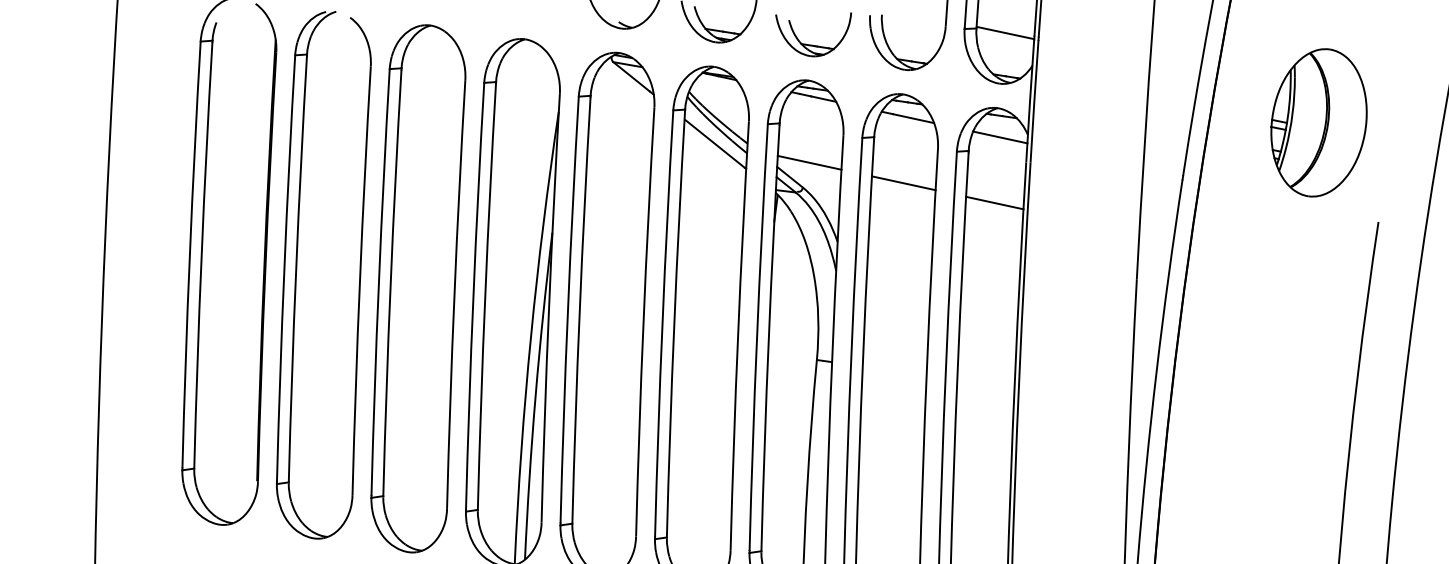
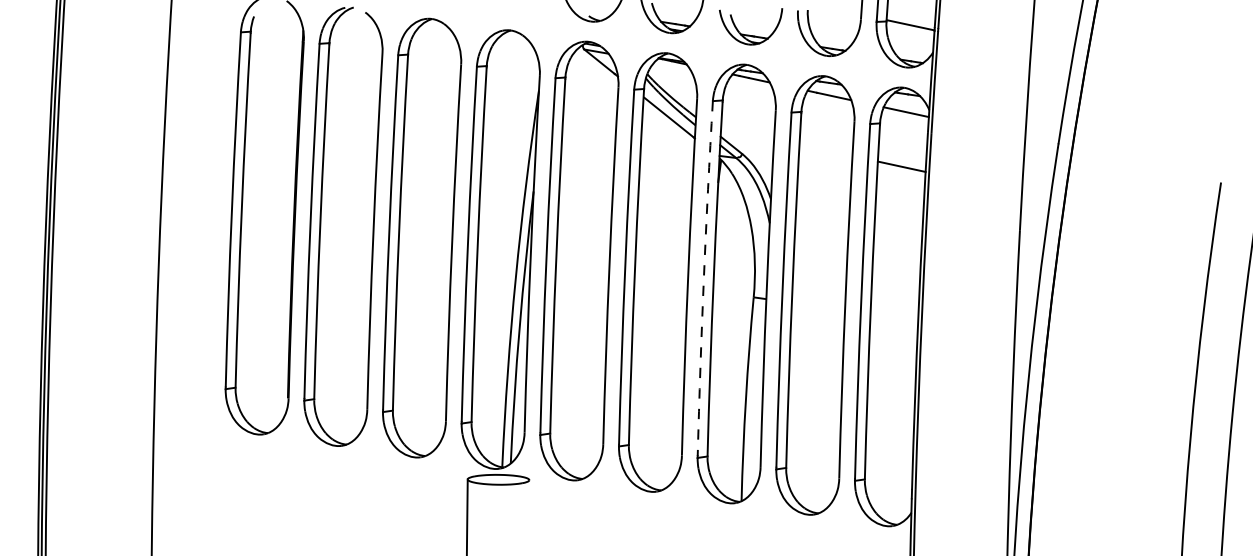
part: (1318, 122) -> (1171, 99), removed
line: (809, 163) -> (747, 133), removed
line: (903, 183) -> (825, 150), removed
arc: (756, 337) -> (703, 278), solid -> dashed

